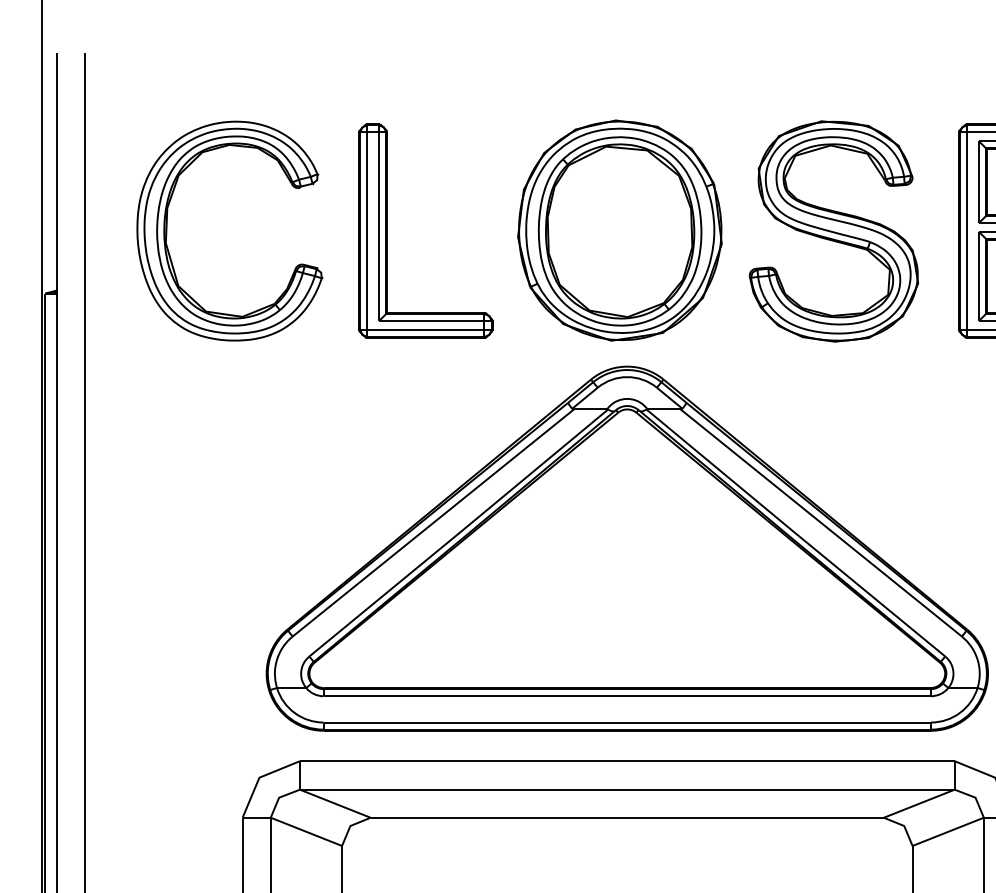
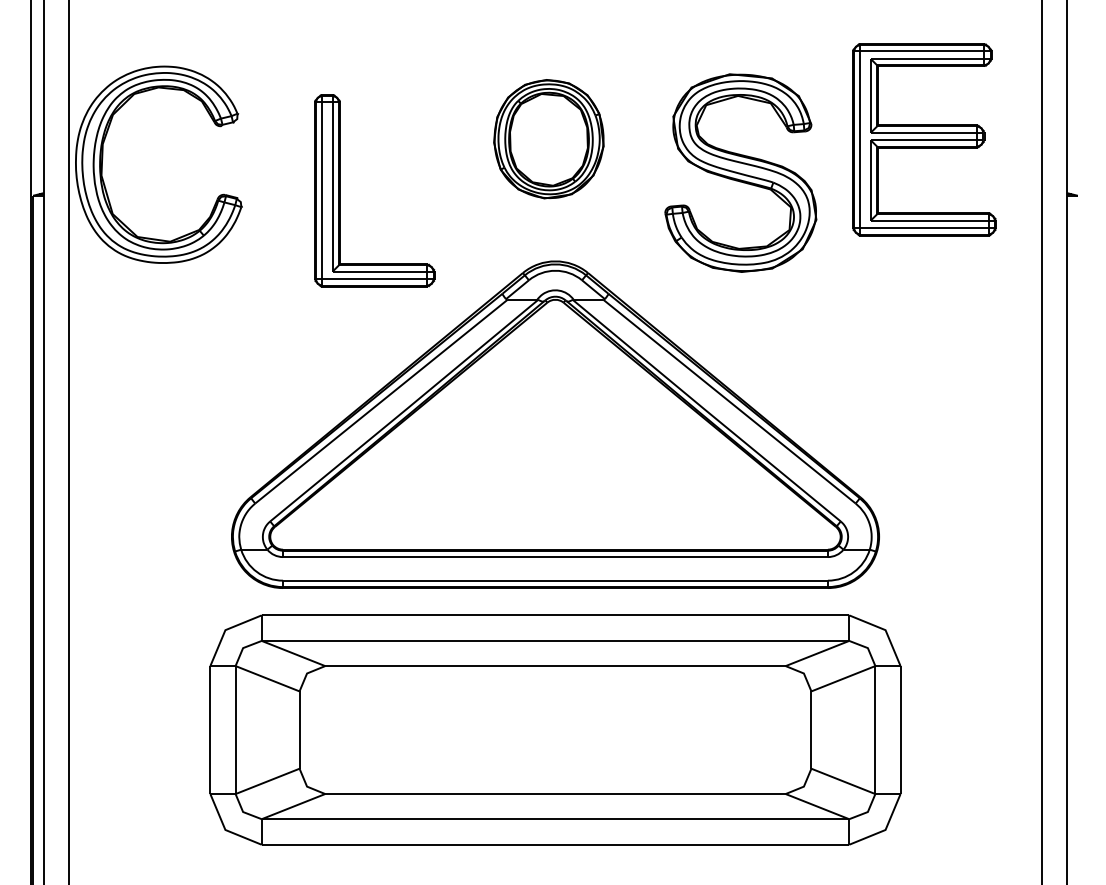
part: (168, 224) -> (103, 158), moved
part: (619, 229) -> (548, 138), size x0.6
part: (387, 230) -> (340, 190), moved
part: (833, 230) -> (740, 172), moved

